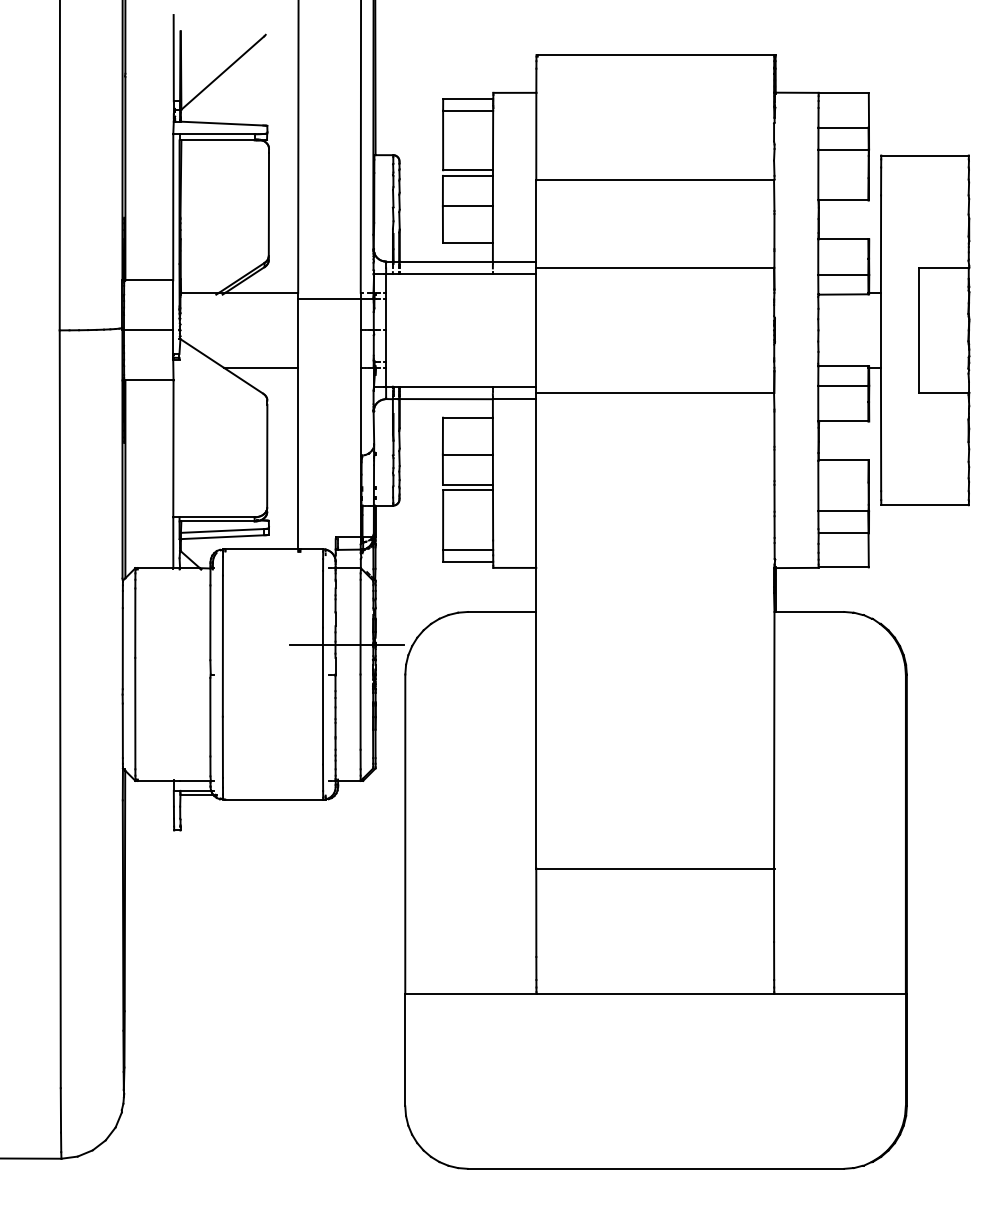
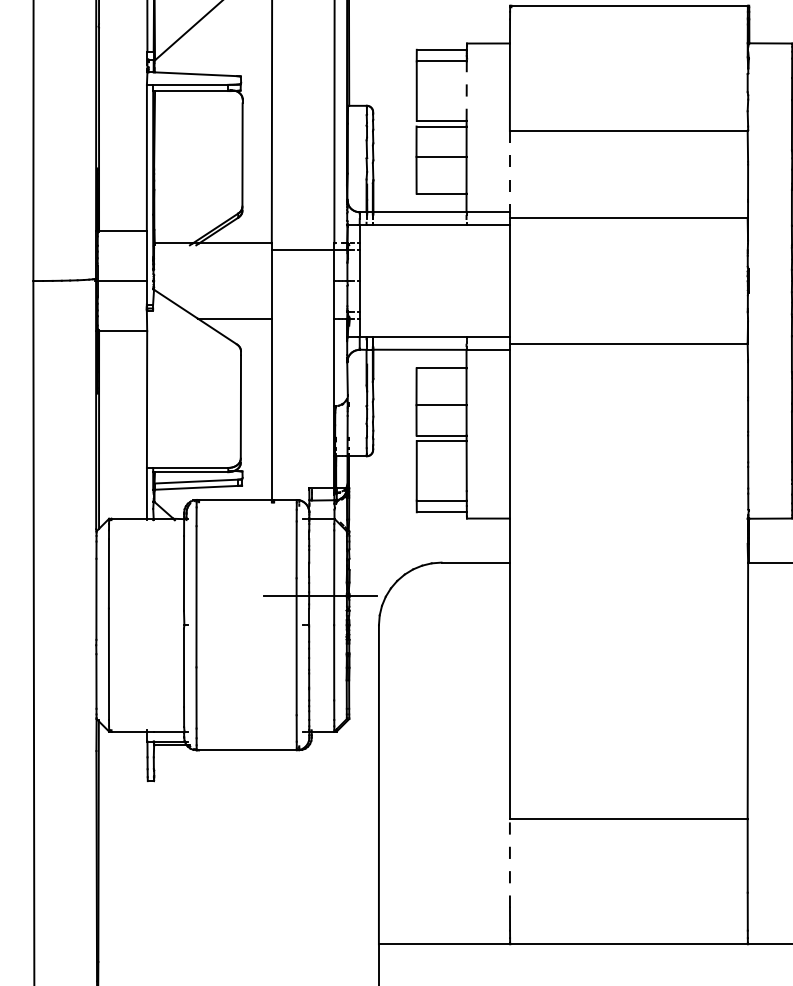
line: (493, 140) -> (467, 91), solid -> dashed
line: (536, 220) -> (510, 171), solid -> dashed
line: (536, 912) -> (510, 863), solid -> dashed

